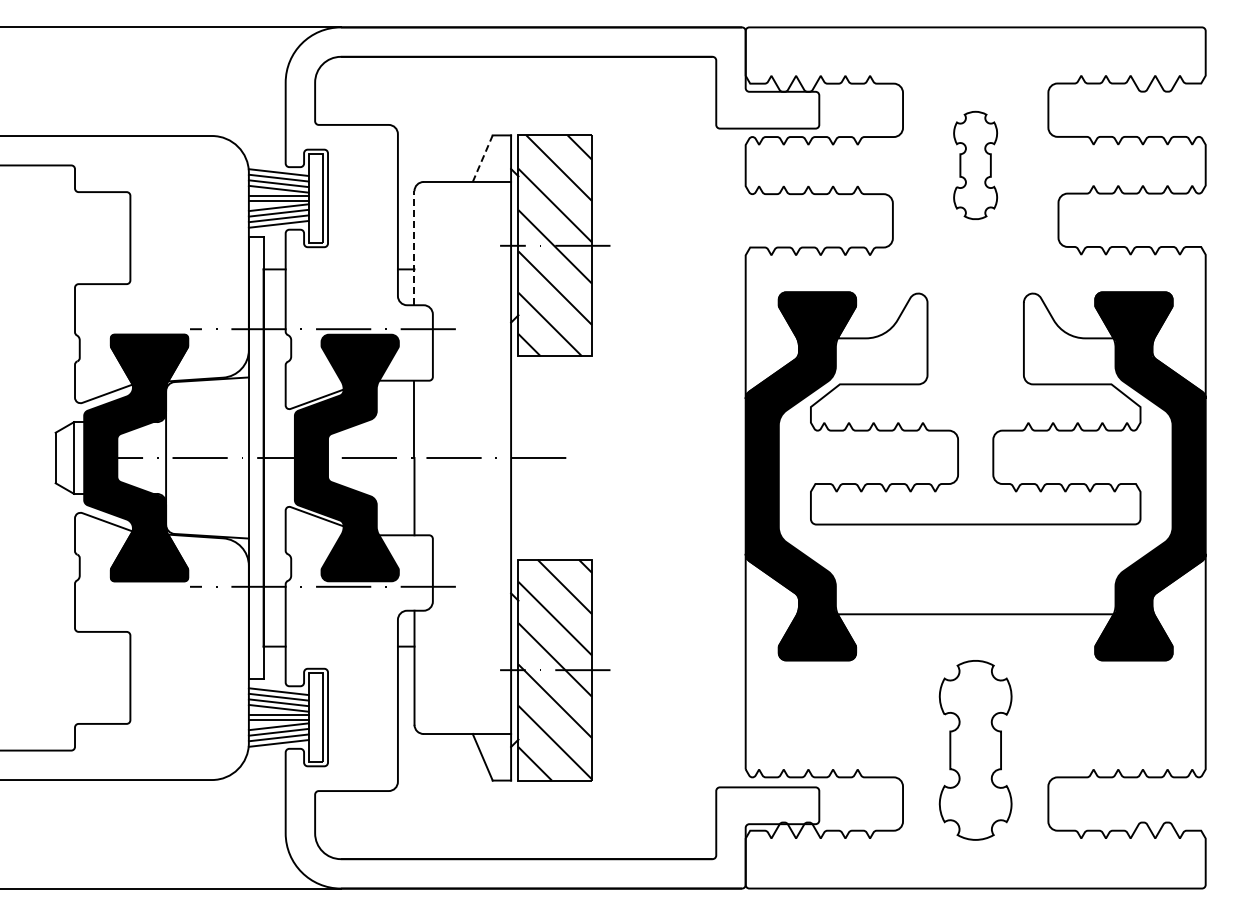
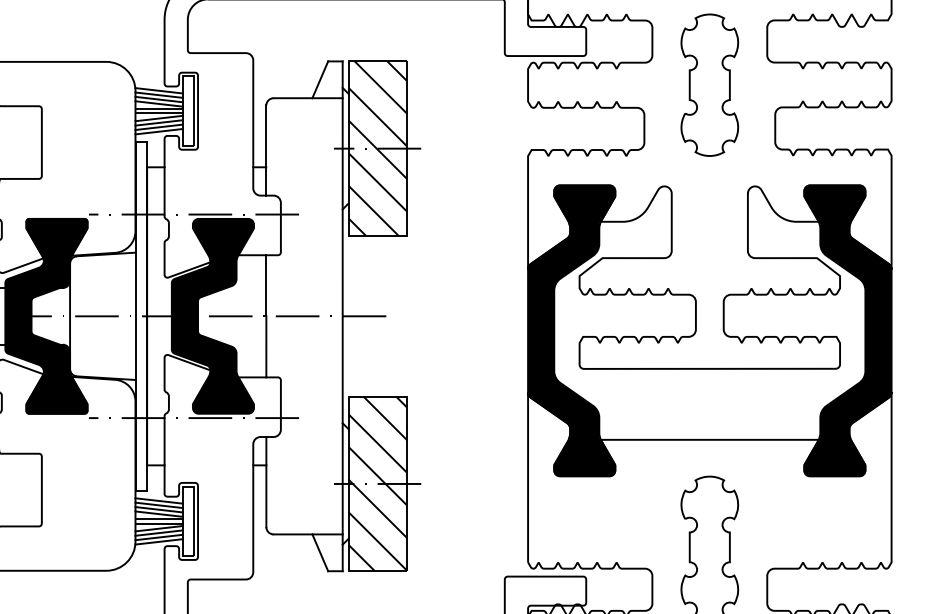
line: (482, 158) -> (320, 79), dashed -> solid
part: (975, 165) -> (709, 85), size x1.67
line: (414, 247) -> (266, 149), dashed -> solid

